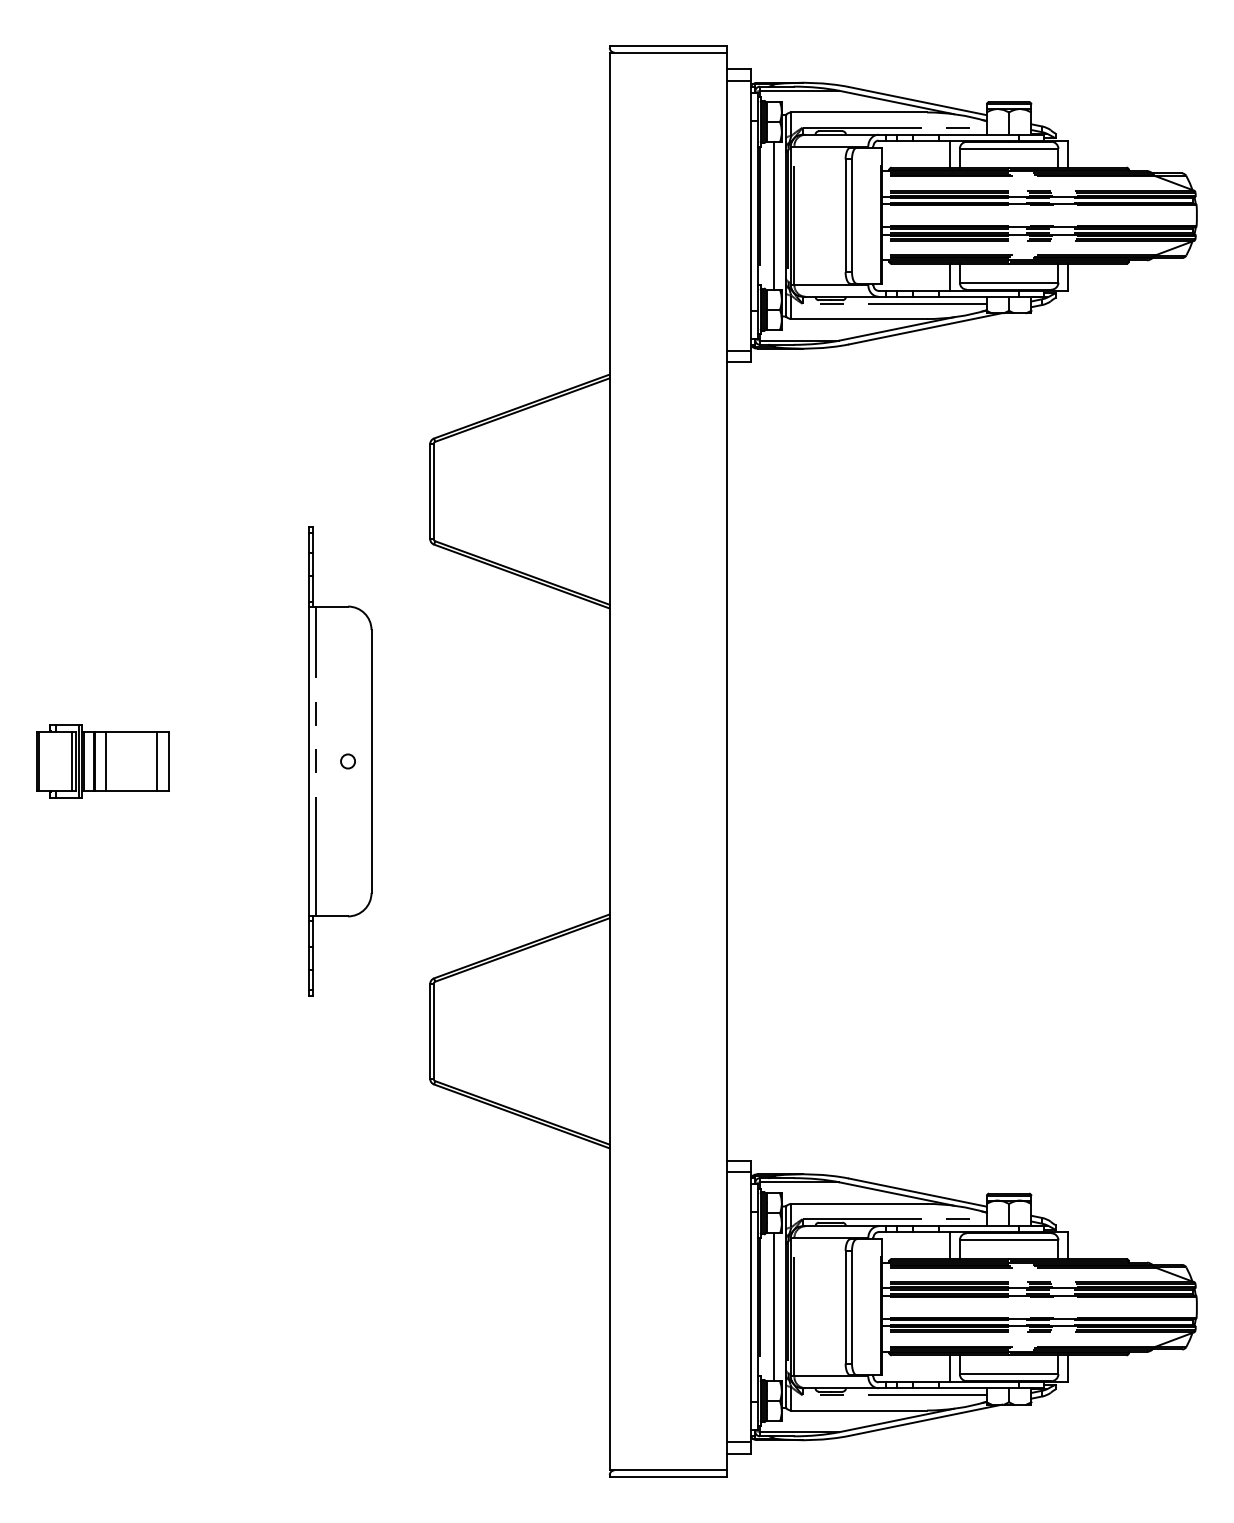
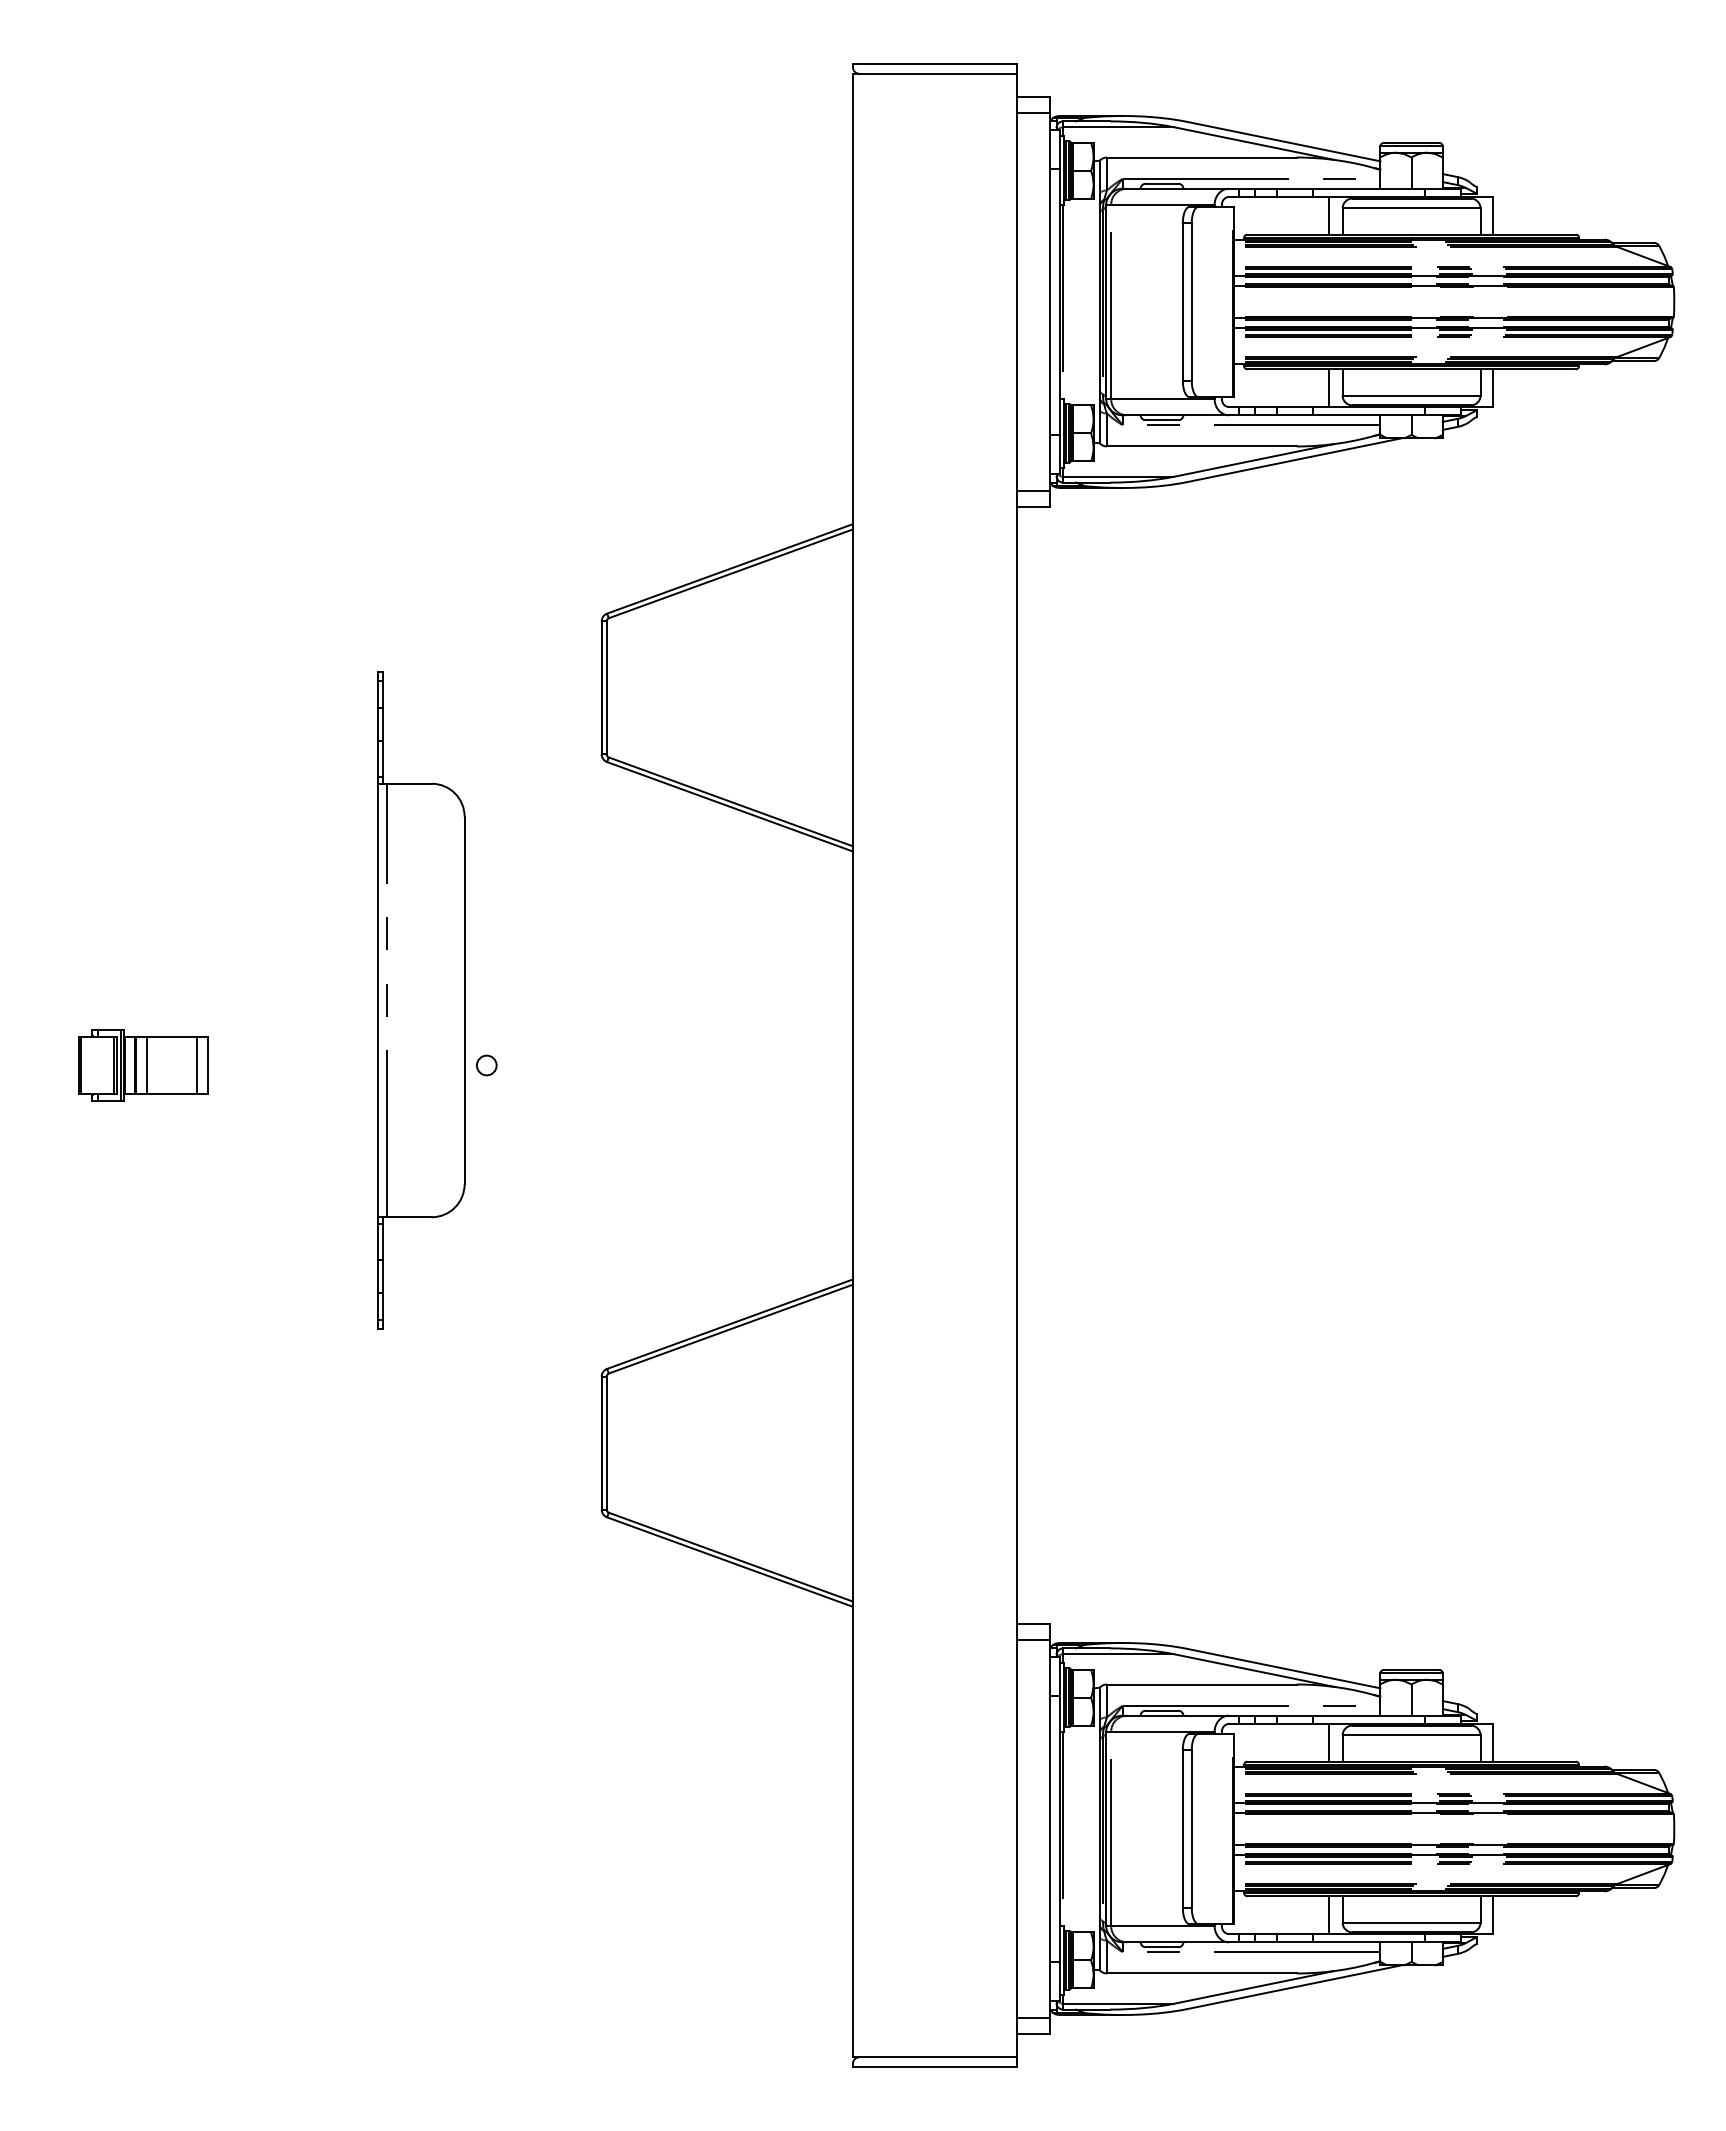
line: (774, 215) -> (1083, 301), removed
part: (102, 761) -> (143, 1065), size x0.7
part: (340, 761) -> (421, 1000), moved
line: (774, 1306) -> (1083, 1828), removed

